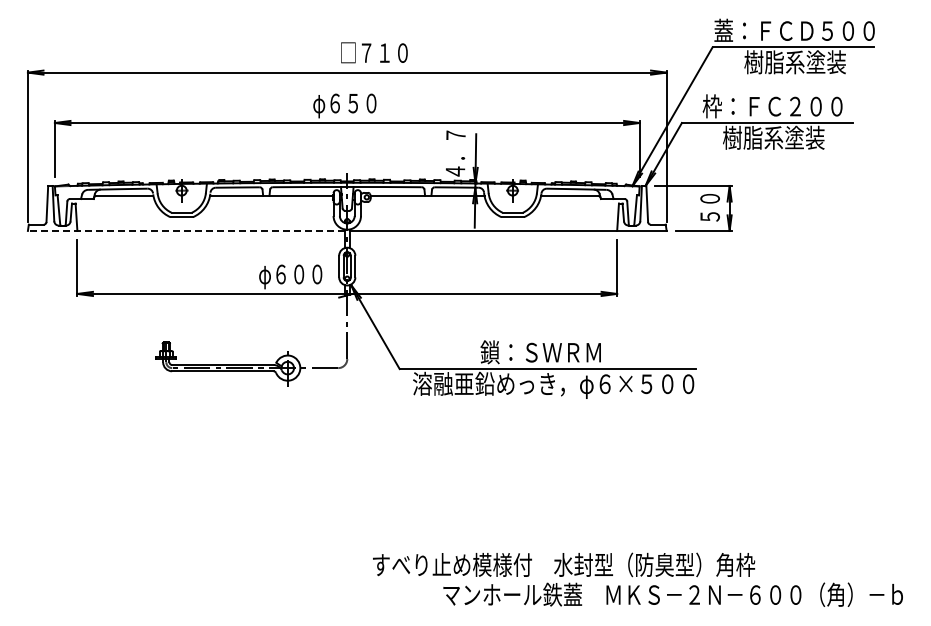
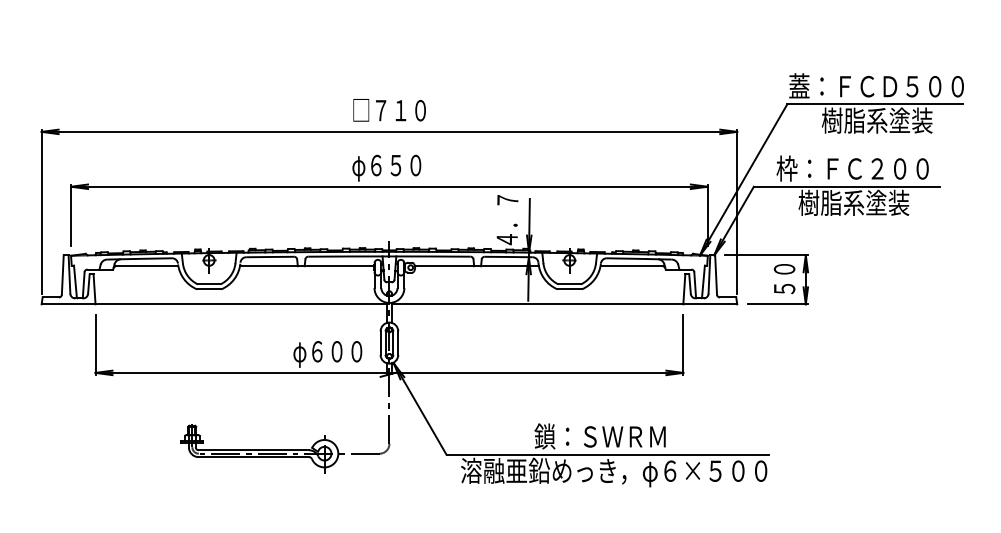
text: (374, 52) -> (389, 109), moved
line: (186, 230) -> (214, 303), dashed -> solid

